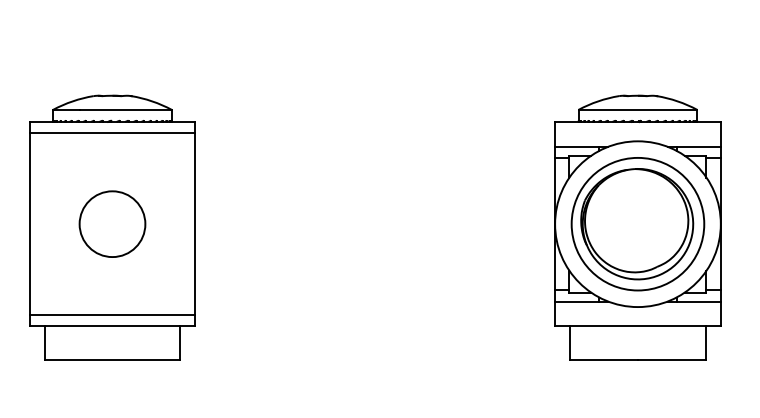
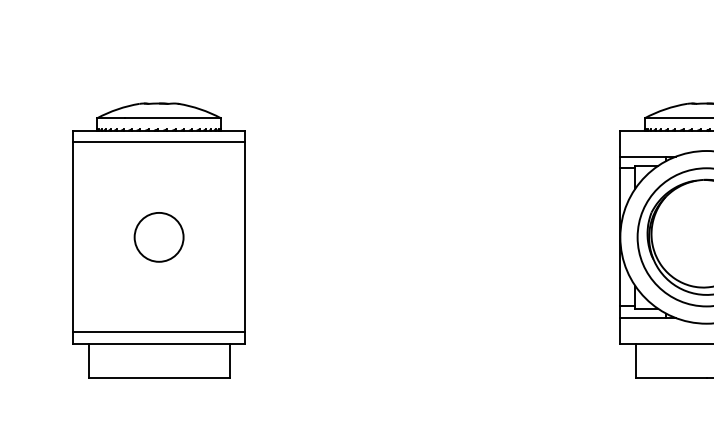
circle: (112, 223) -> (159, 236), size x0.71

